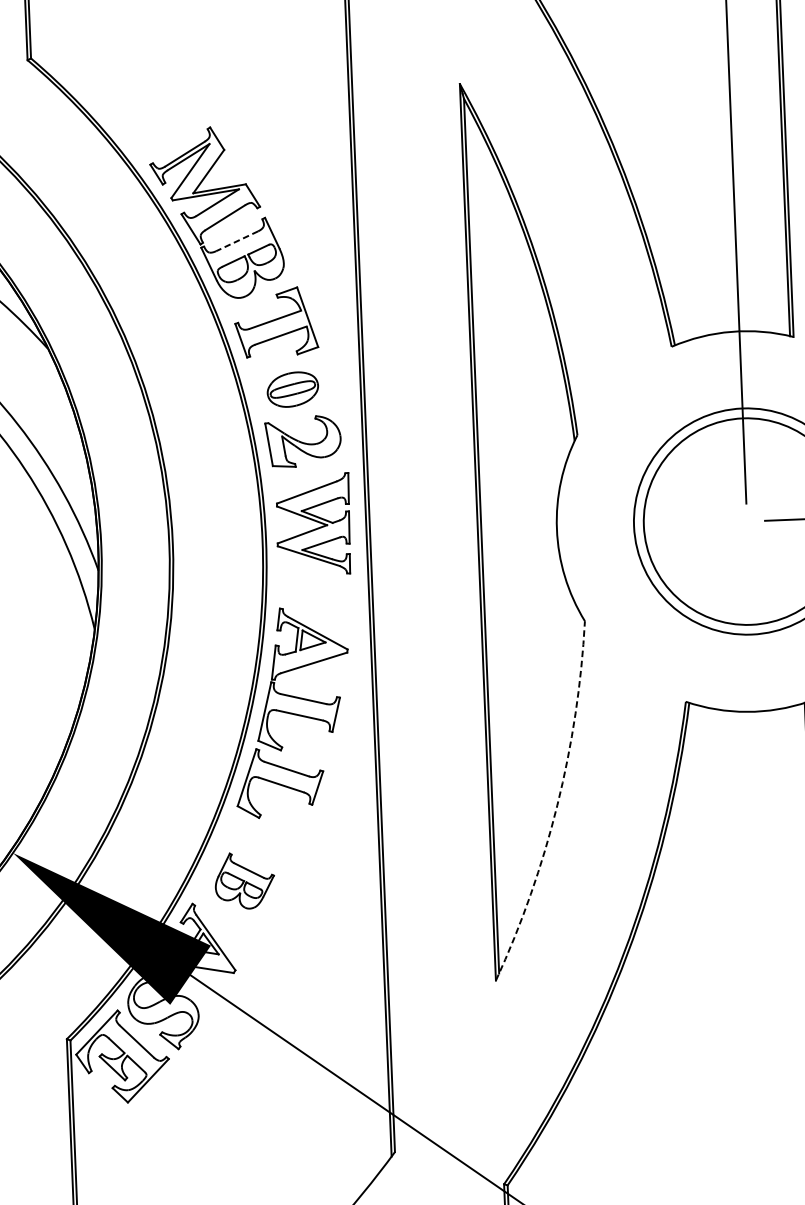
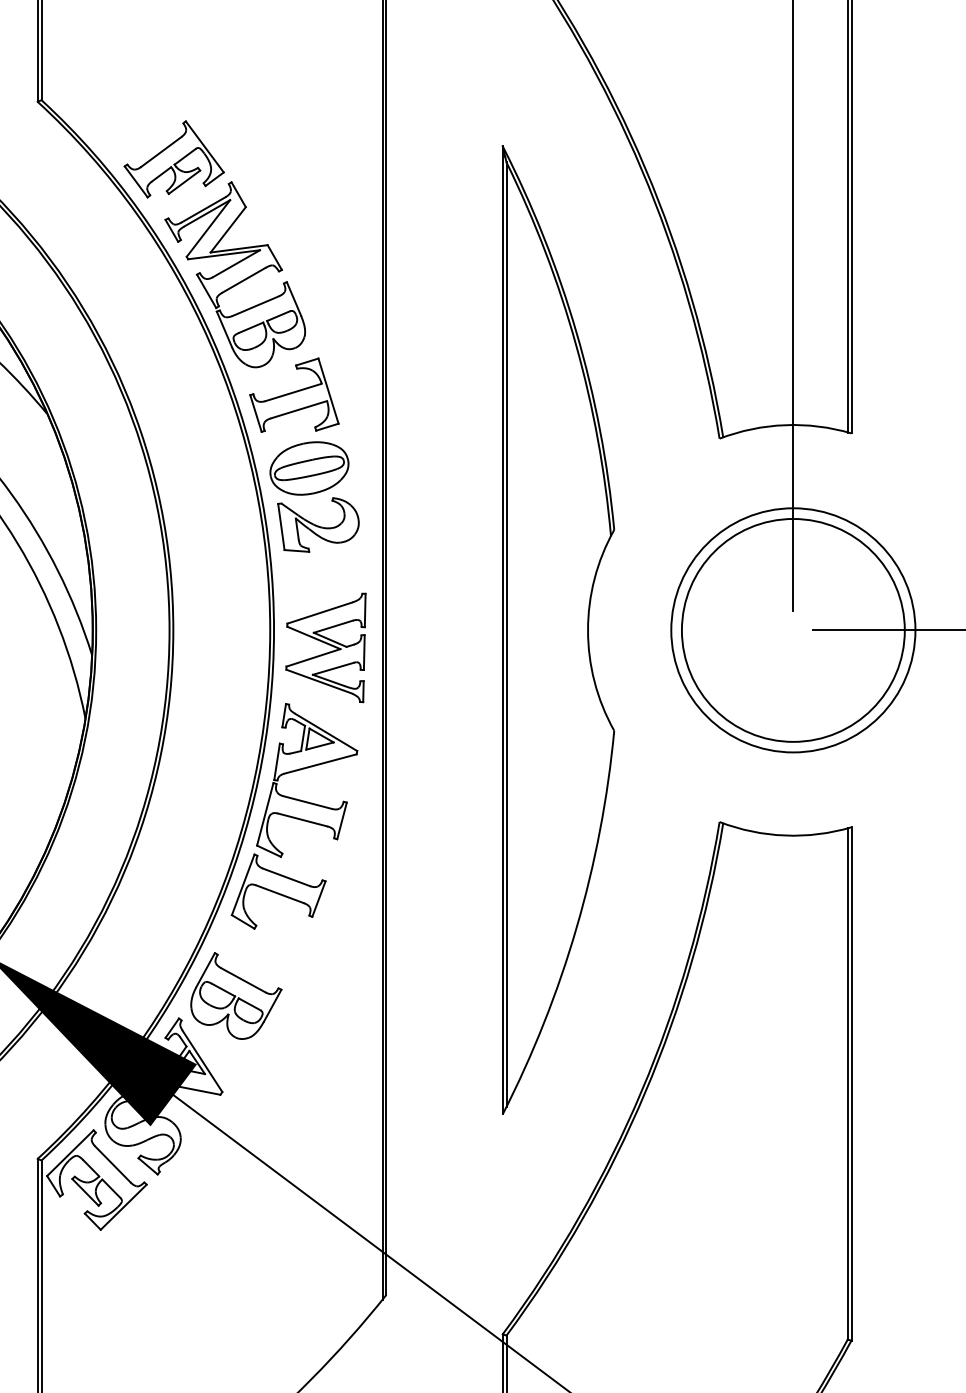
part: (155, 108) -> (173, 159), added
line: (236, 241) -> (255, 306), dashed -> solid
part: (292, 389) -> (309, 468), size x1.43
part: (313, 524) -> (325, 647), moved
arc: (557, 804) -> (576, 927), dashed -> solid
part: (244, 880) -> (236, 995), size x1.43

